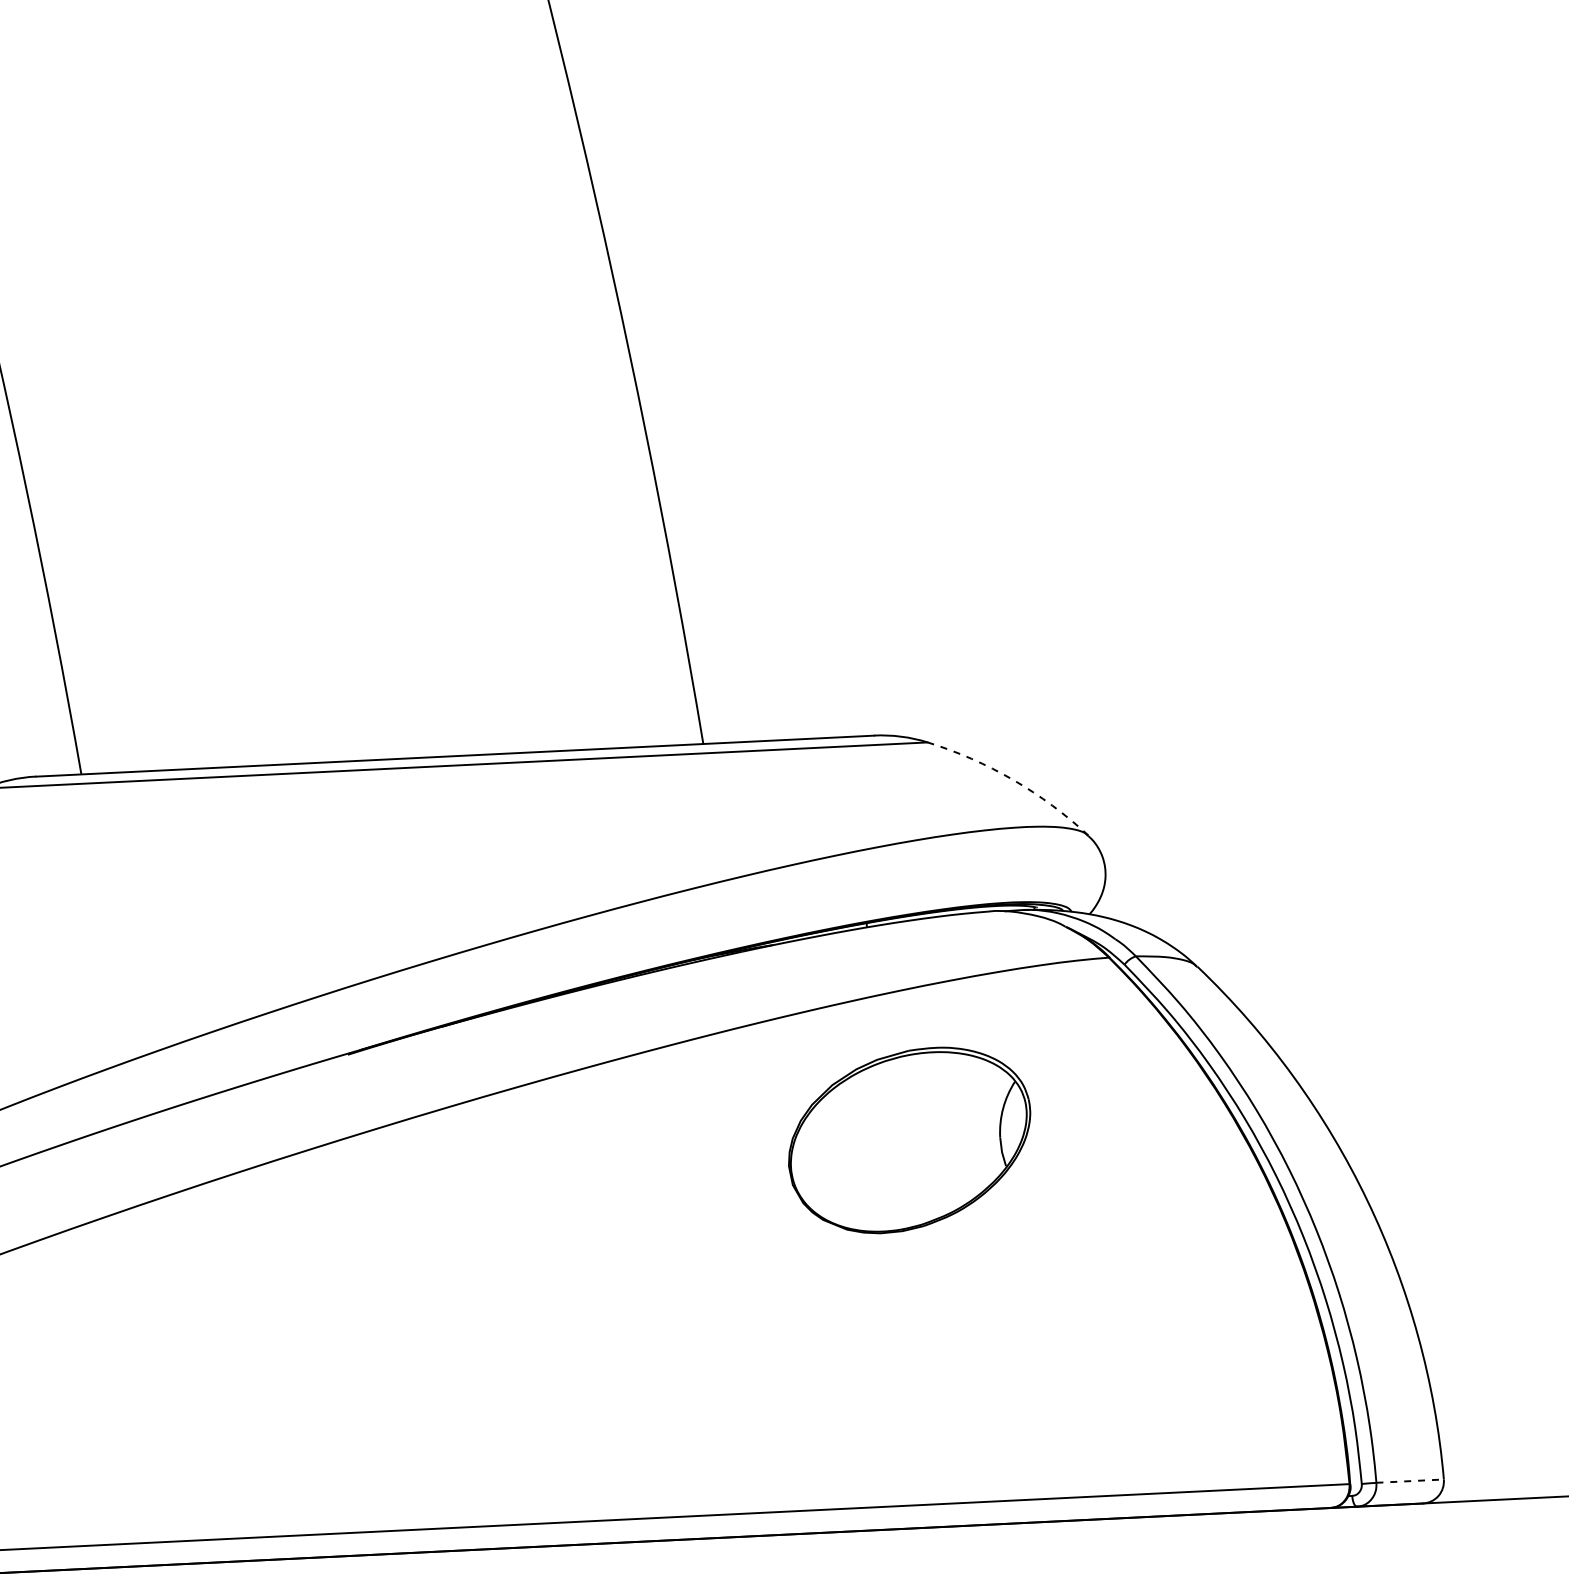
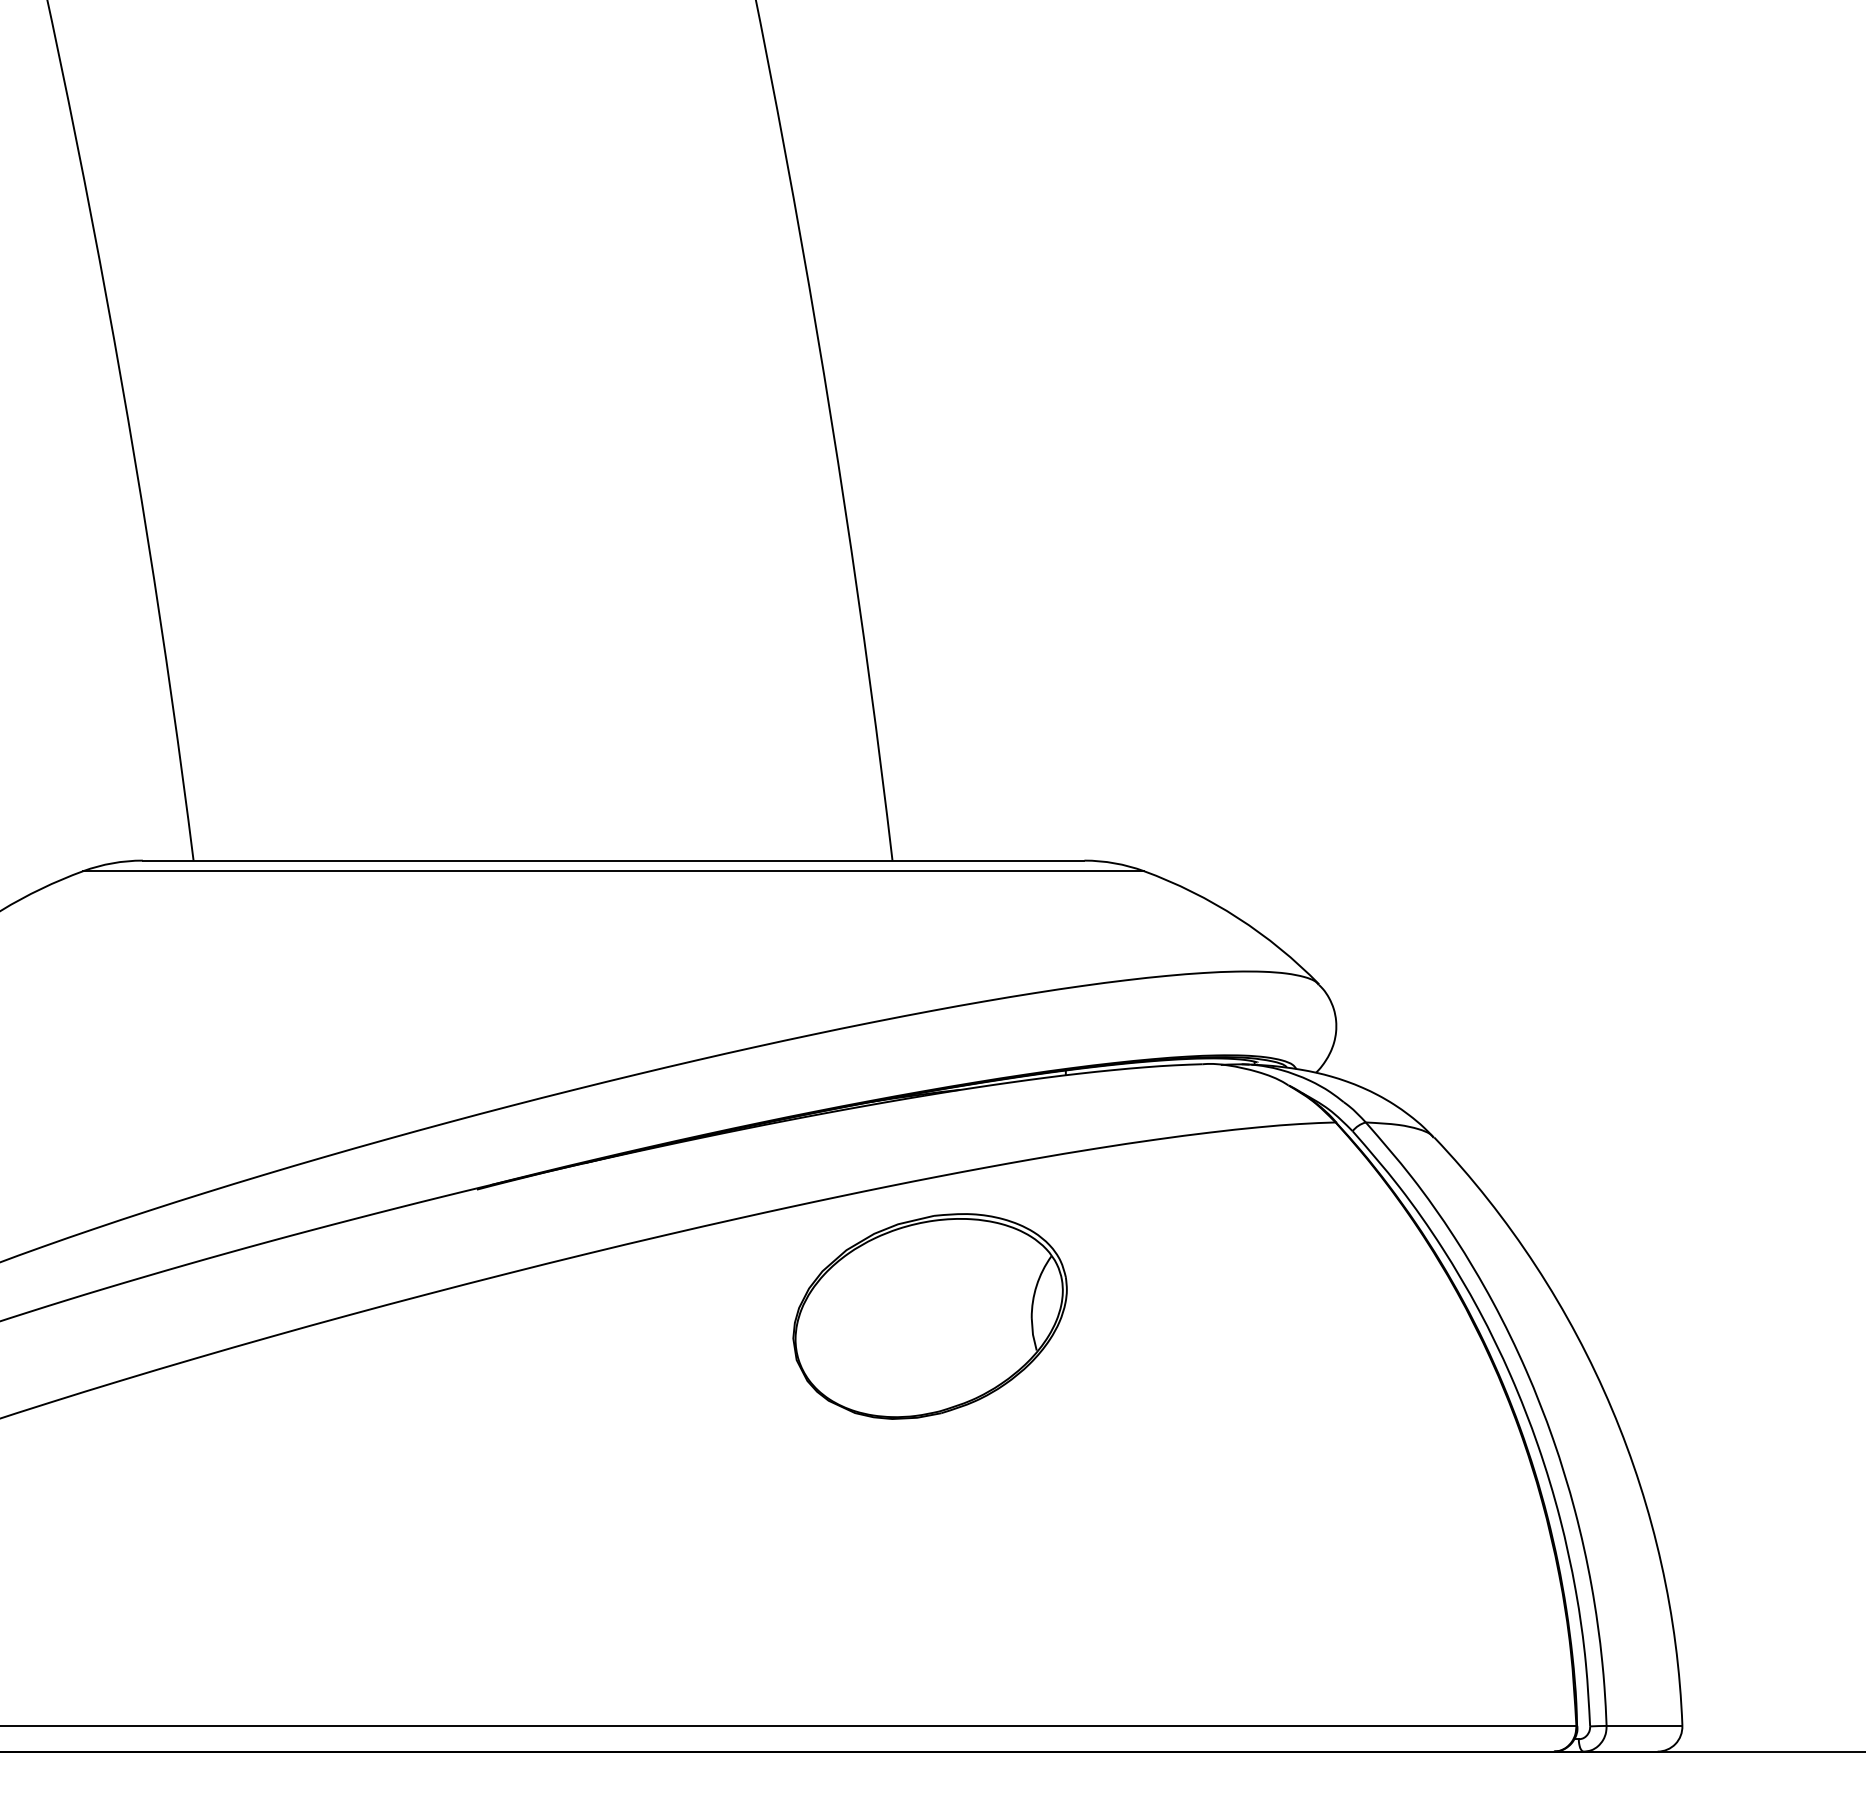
arc: (1012, 779) -> (1237, 917), dashed -> solid
part: (909, 1140) -> (929, 1316), moved
line: (1410, 1480) -> (1644, 1725), dashed -> solid

